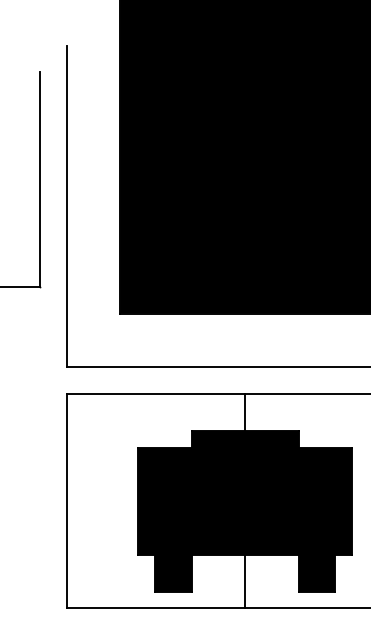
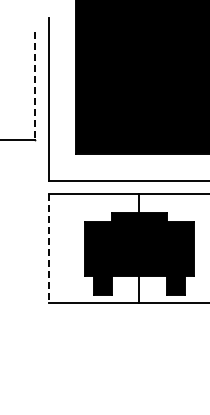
line: (40, 180) -> (35, 86), solid -> dashed
line: (65, 502) -> (48, 249), solid -> dashed

